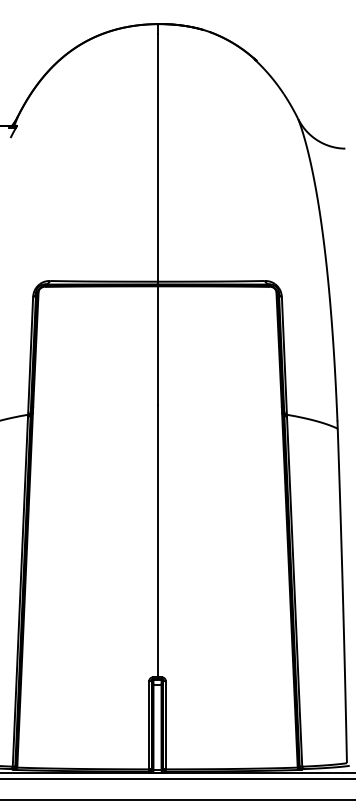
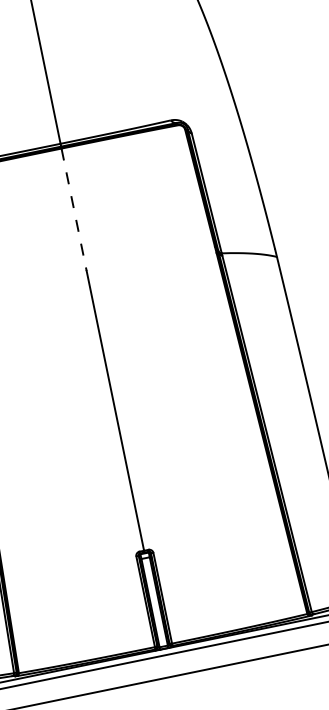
line: (157, 346) -> (74, 210), solid -> dashed

